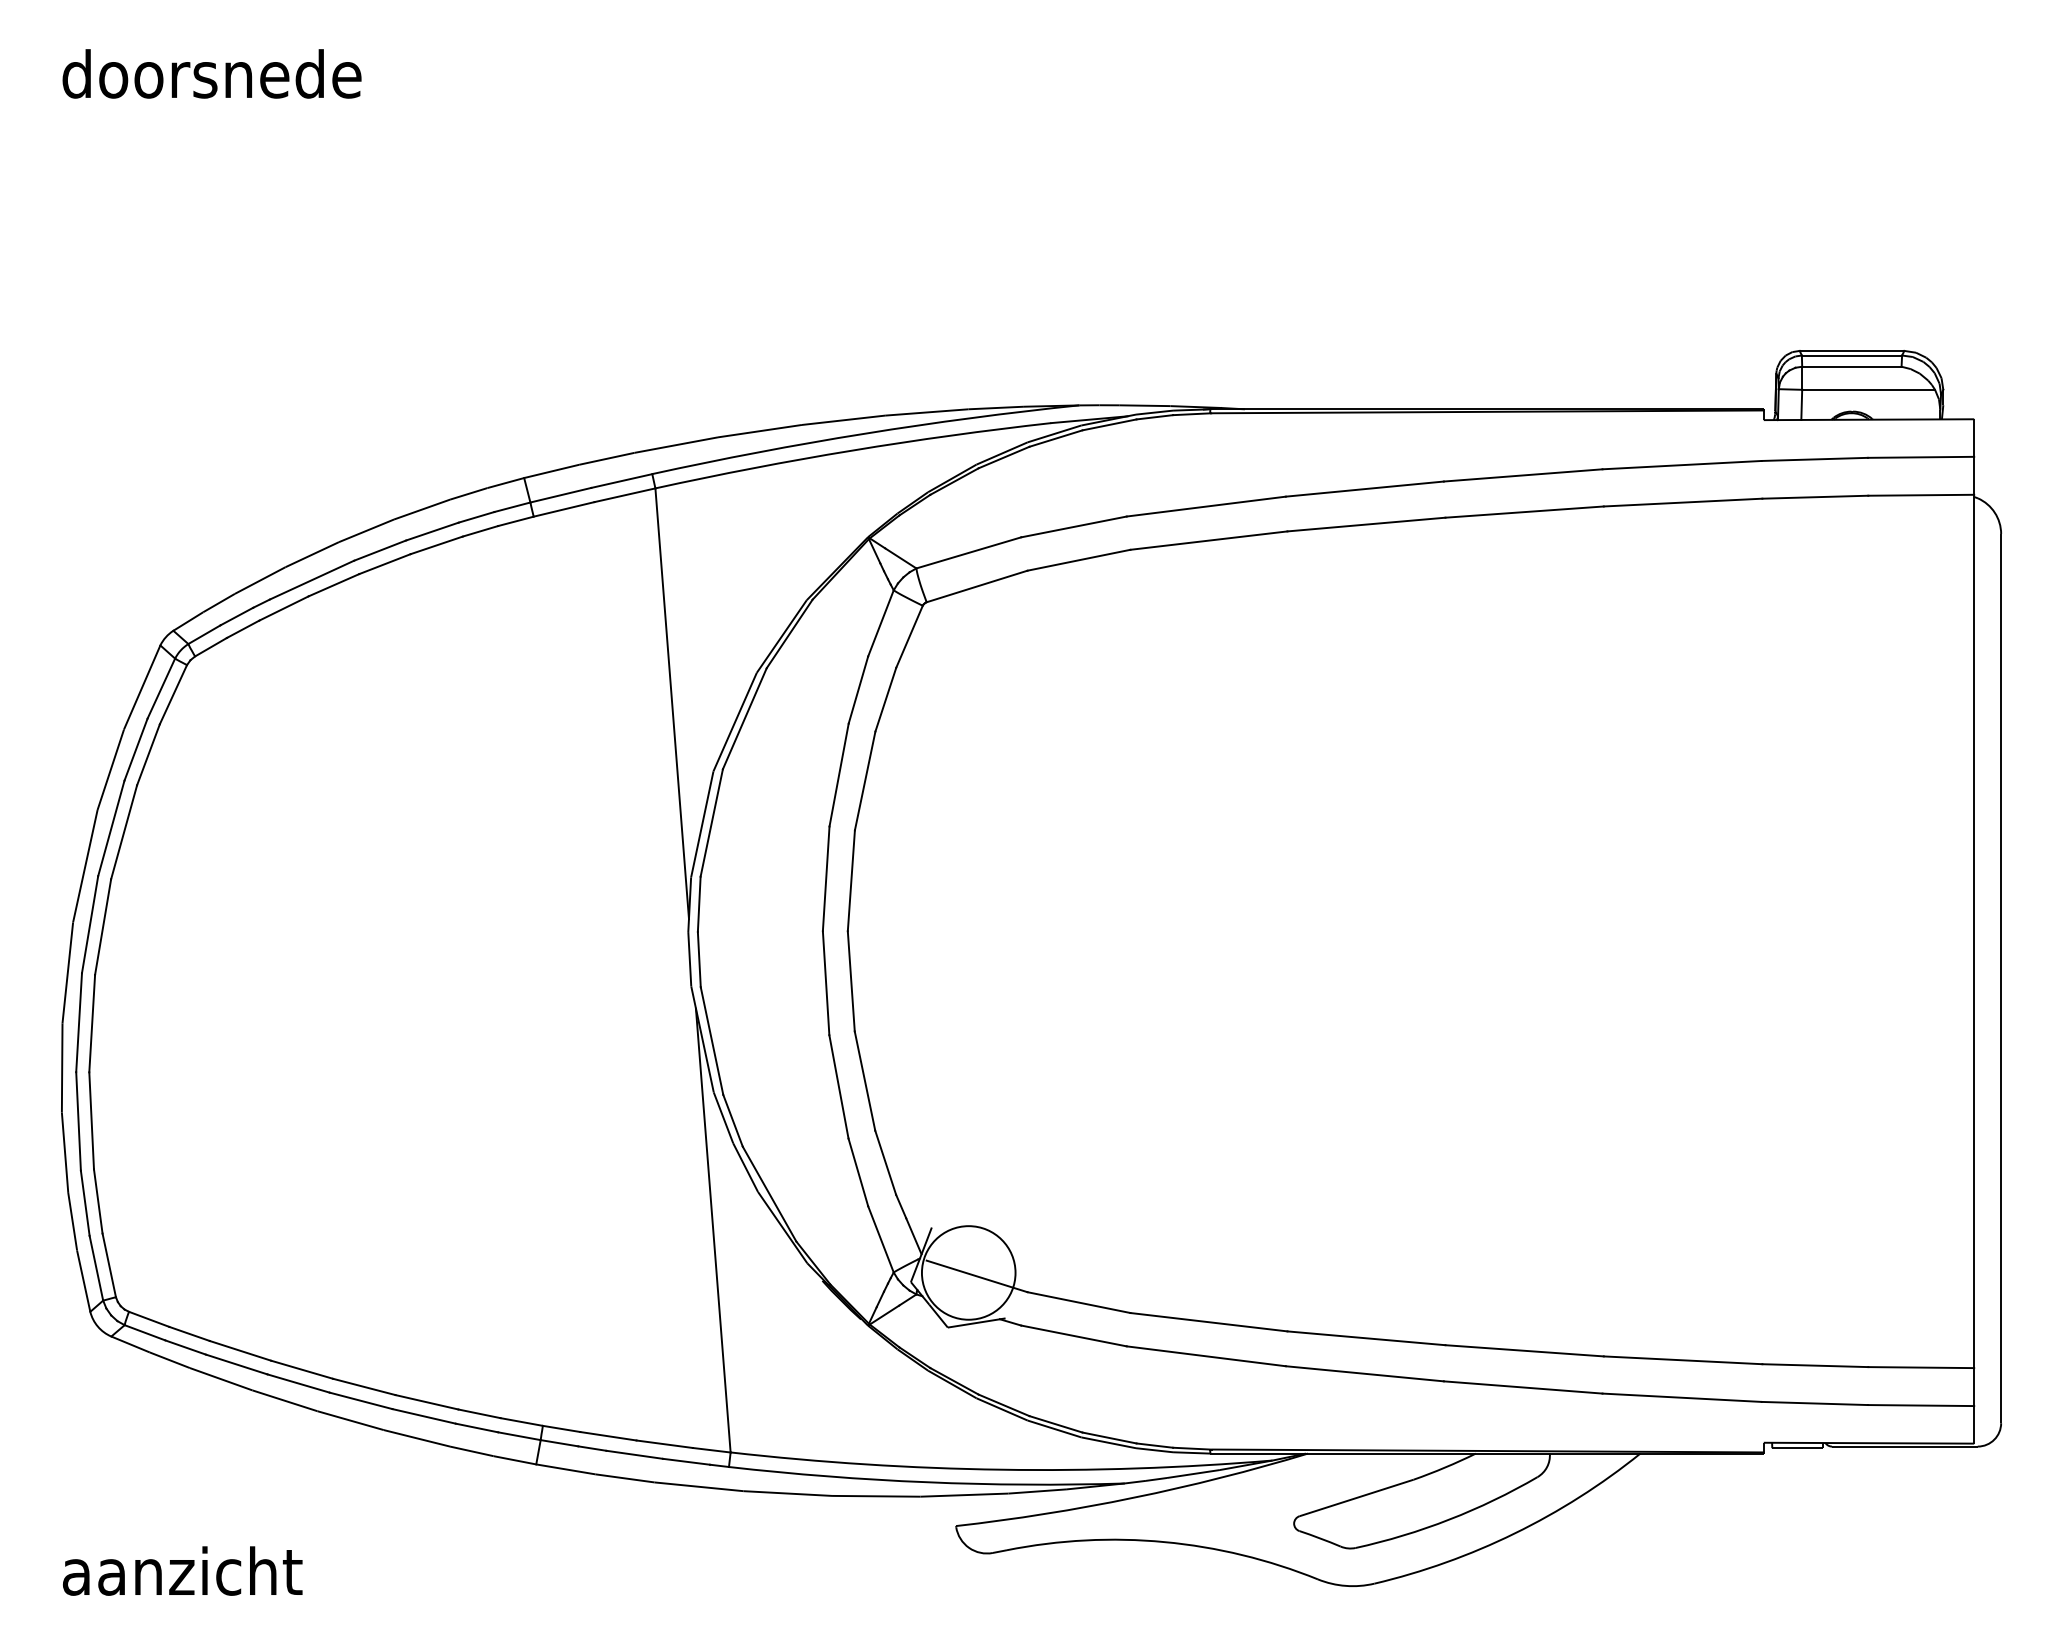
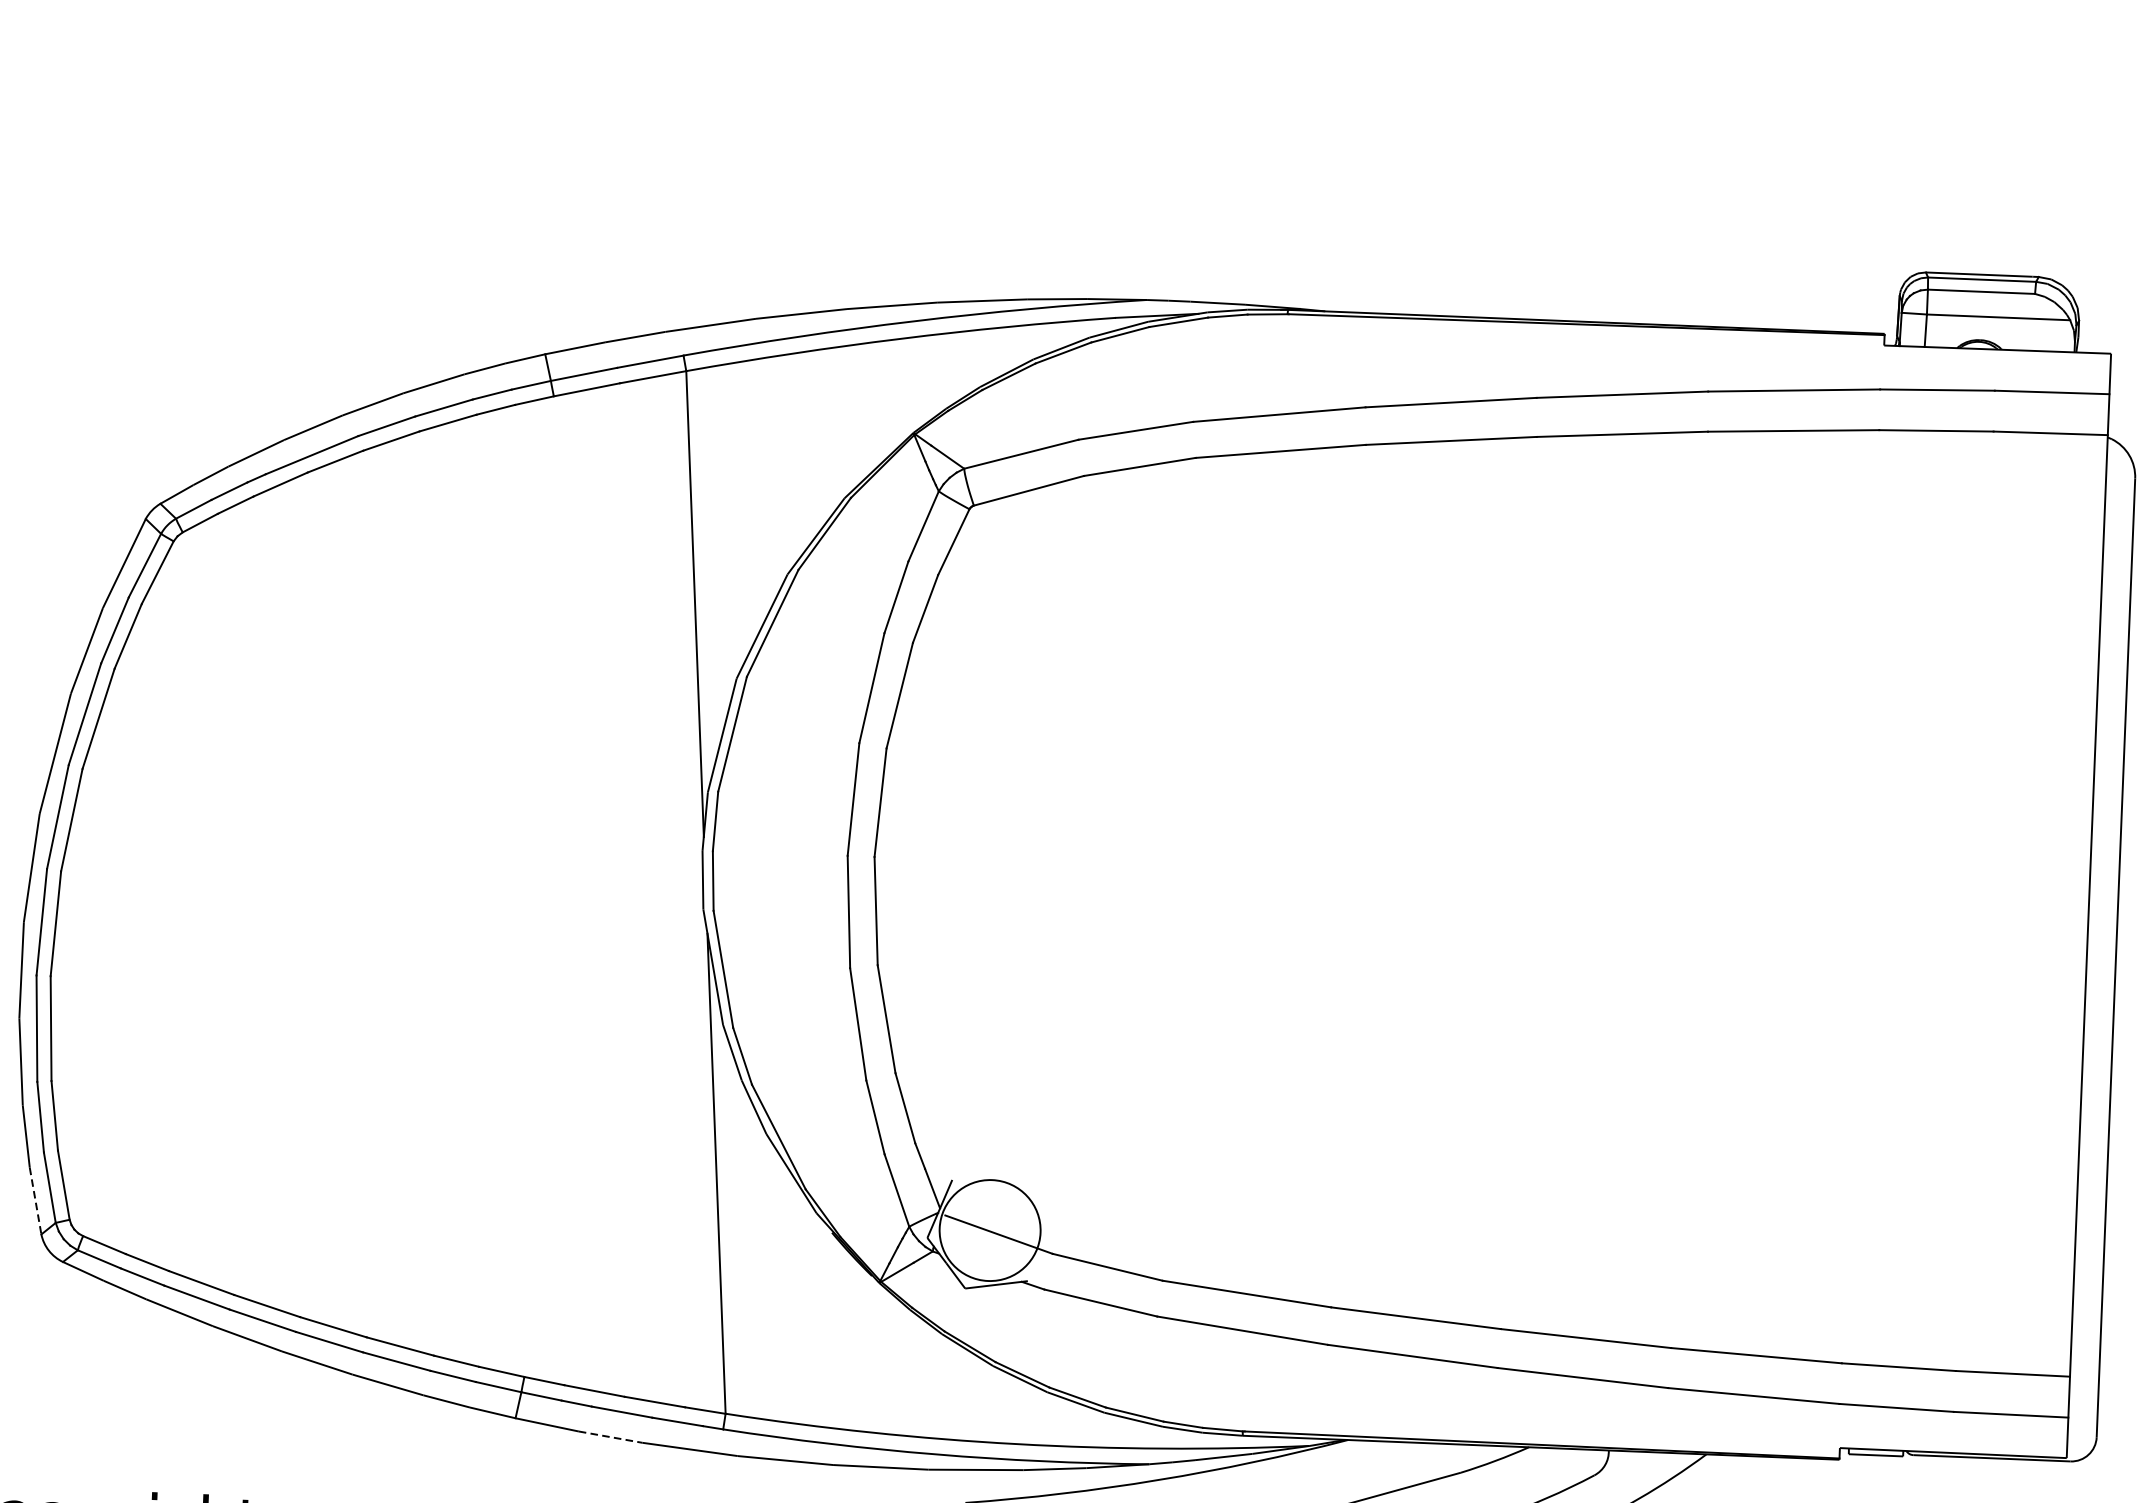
line: (83, 1281) -> (35, 1201), solid -> dashed
line: (624, 1478) -> (610, 1437), solid -> dashed

